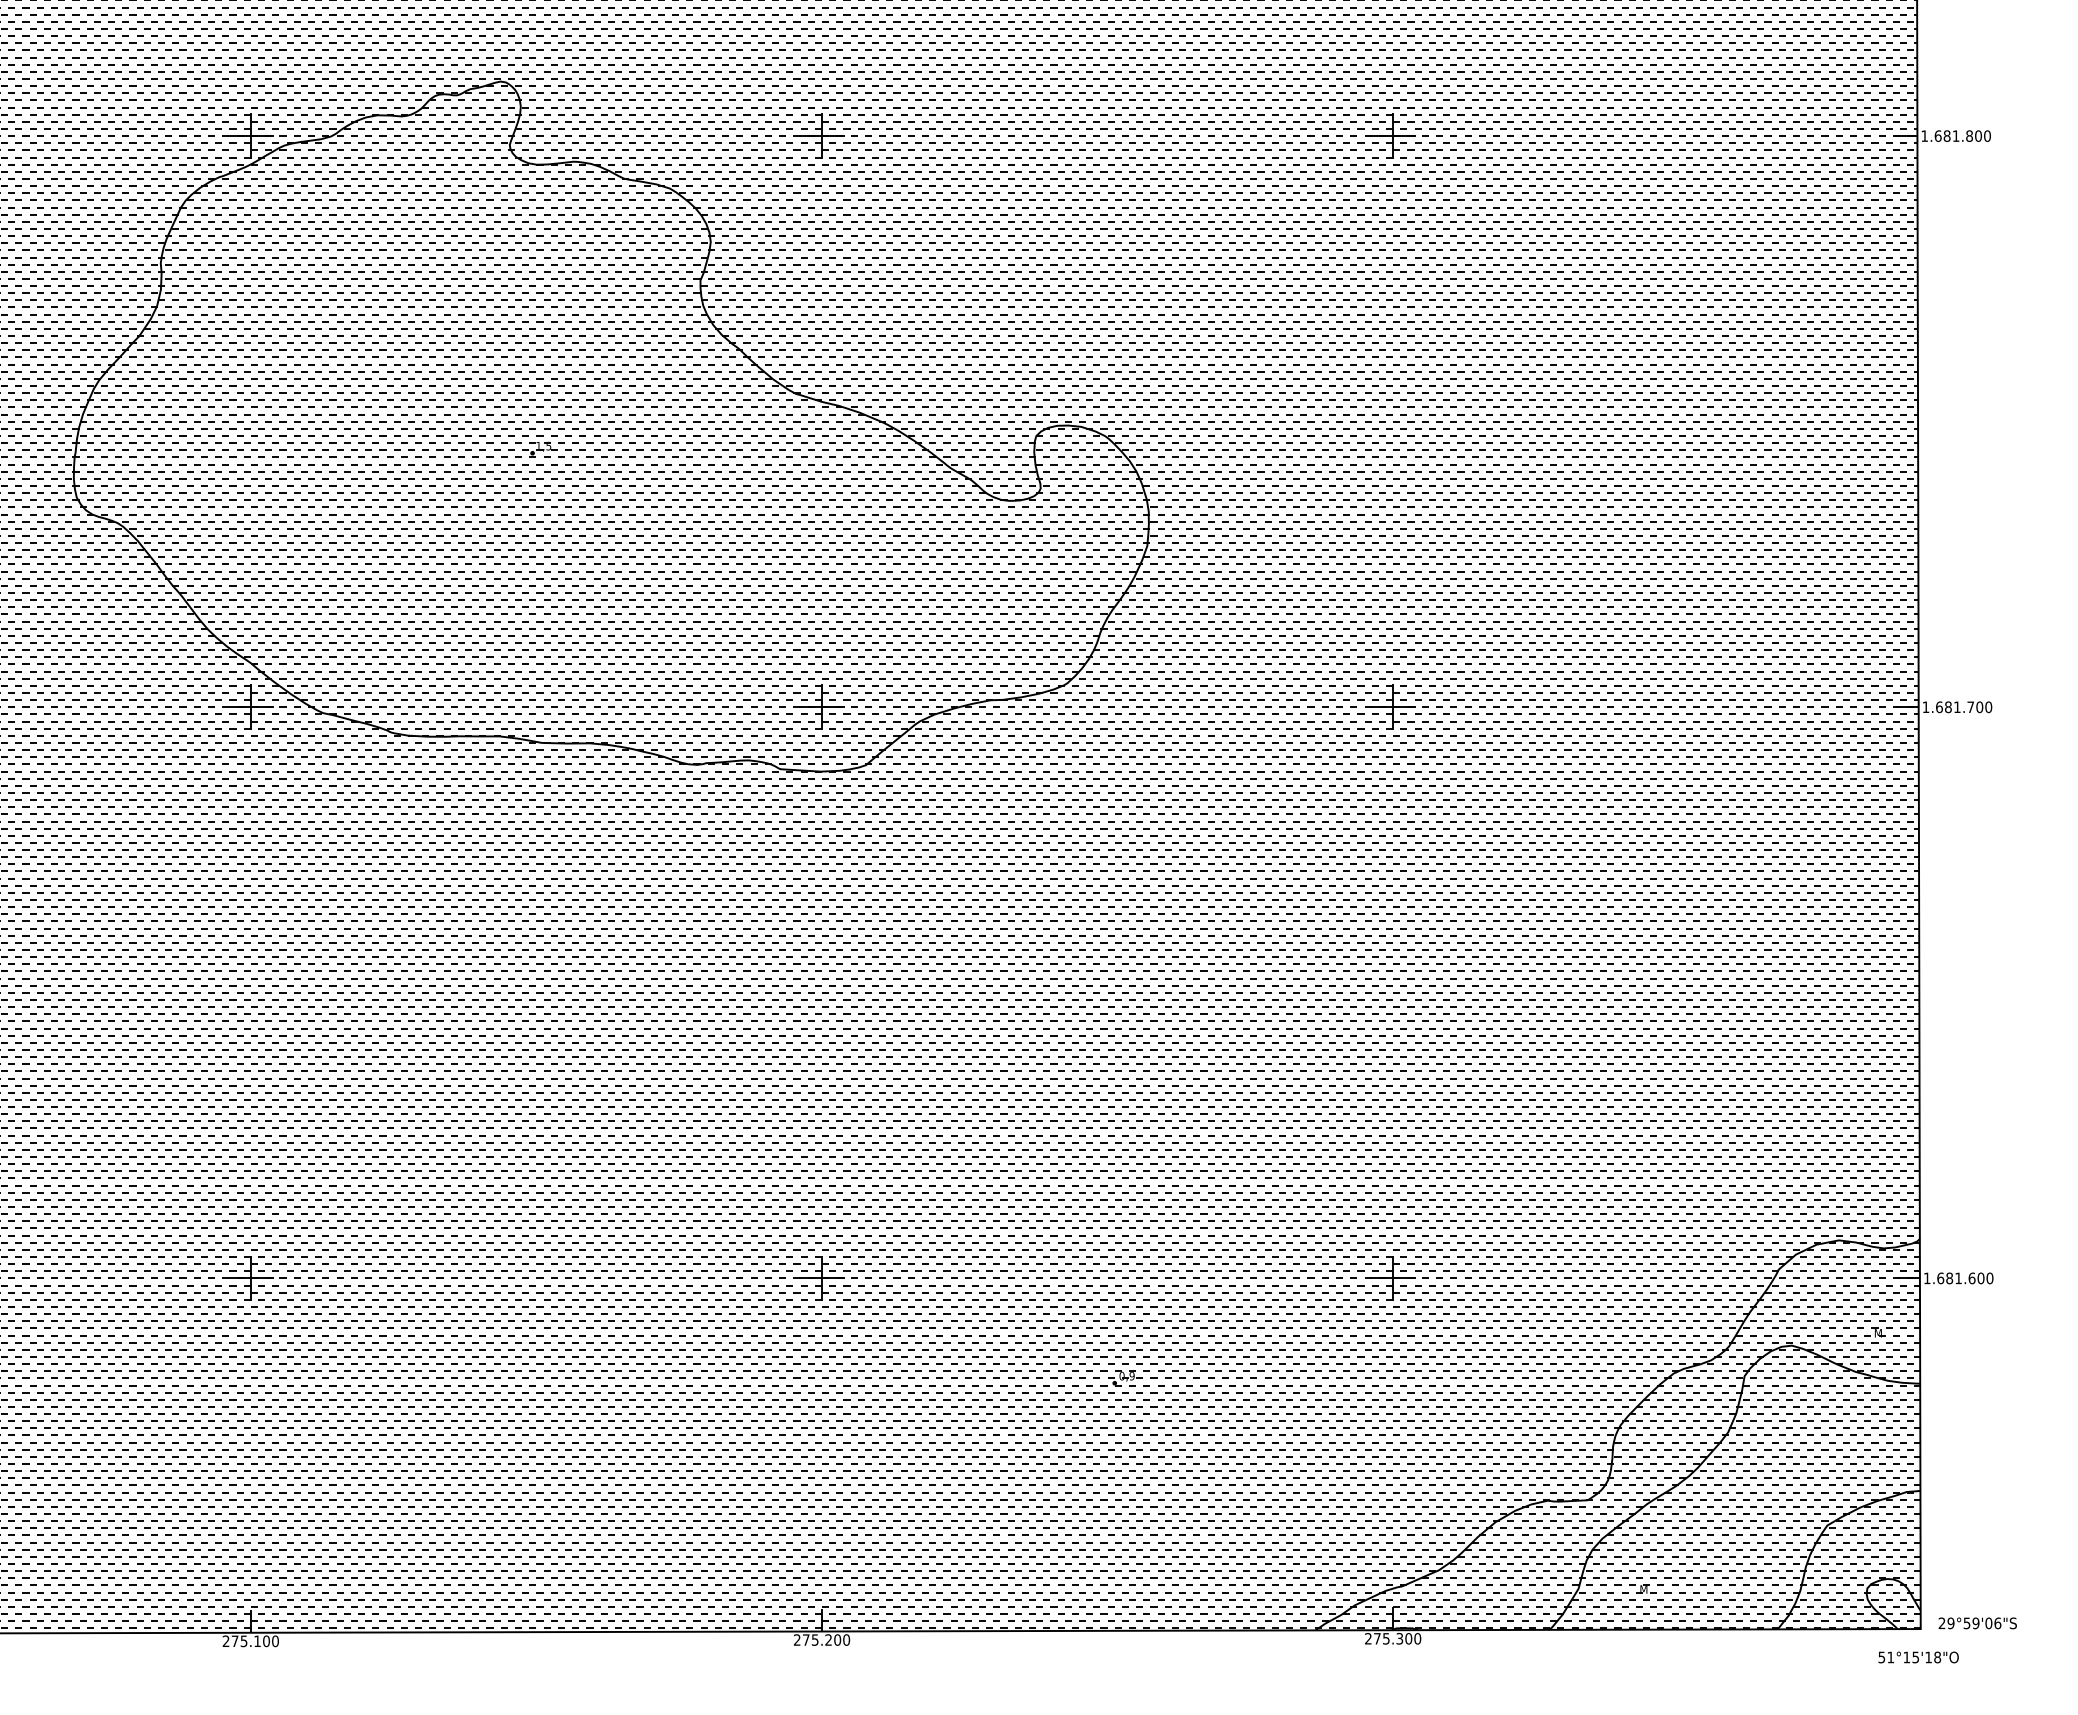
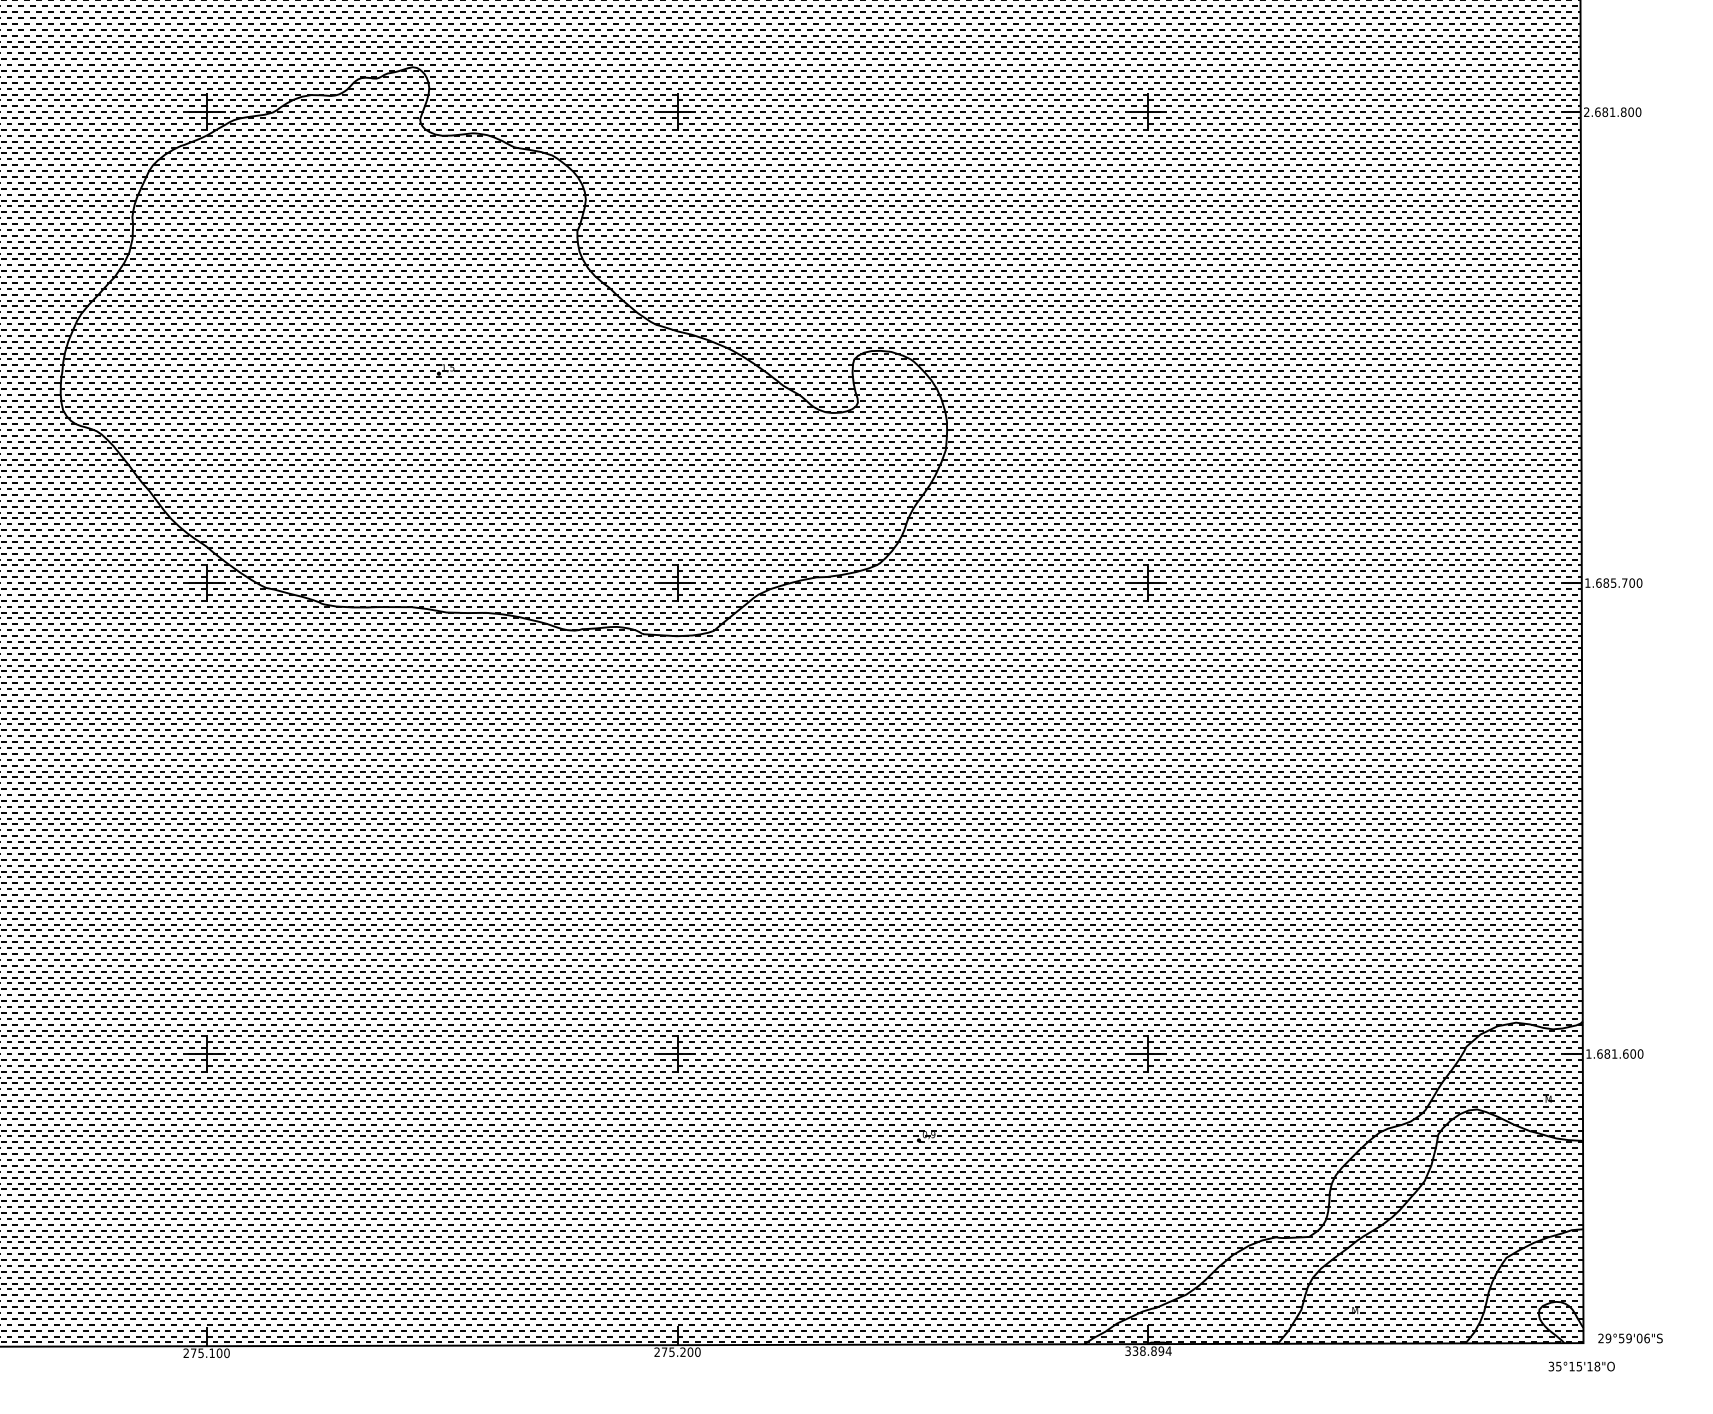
text: (1924, 135) -> (1586, 111), 1.681.800 -> 2.681.800
text: (1957, 707) -> (1613, 583), 1.681.700 -> 1.685.700
text: (1393, 1638) -> (1148, 1350), 275.300 -> 338.894
text: (1886, 1657) -> (1555, 1366), 51°15'18"O -> 35°15'18"O

